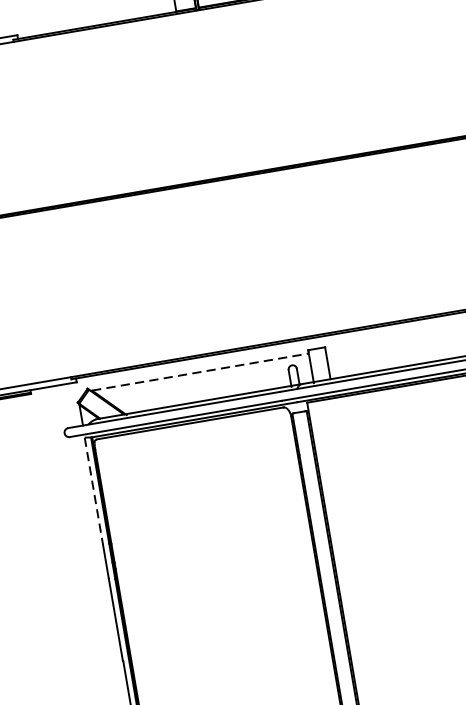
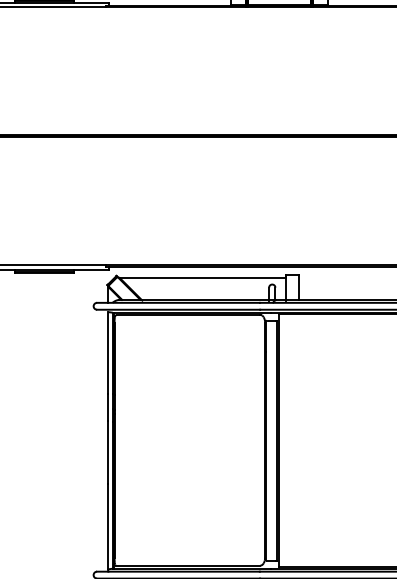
line: (201, 371) -> (203, 277), dashed -> solid
line: (94, 491) -> (108, 353), dashed -> solid

